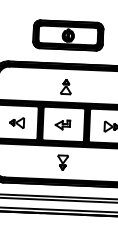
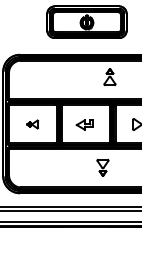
part: (65, 86) -> (109, 76), moved
part: (16, 122) -> (32, 124), size x0.7
part: (62, 162) -> (102, 167), moved

